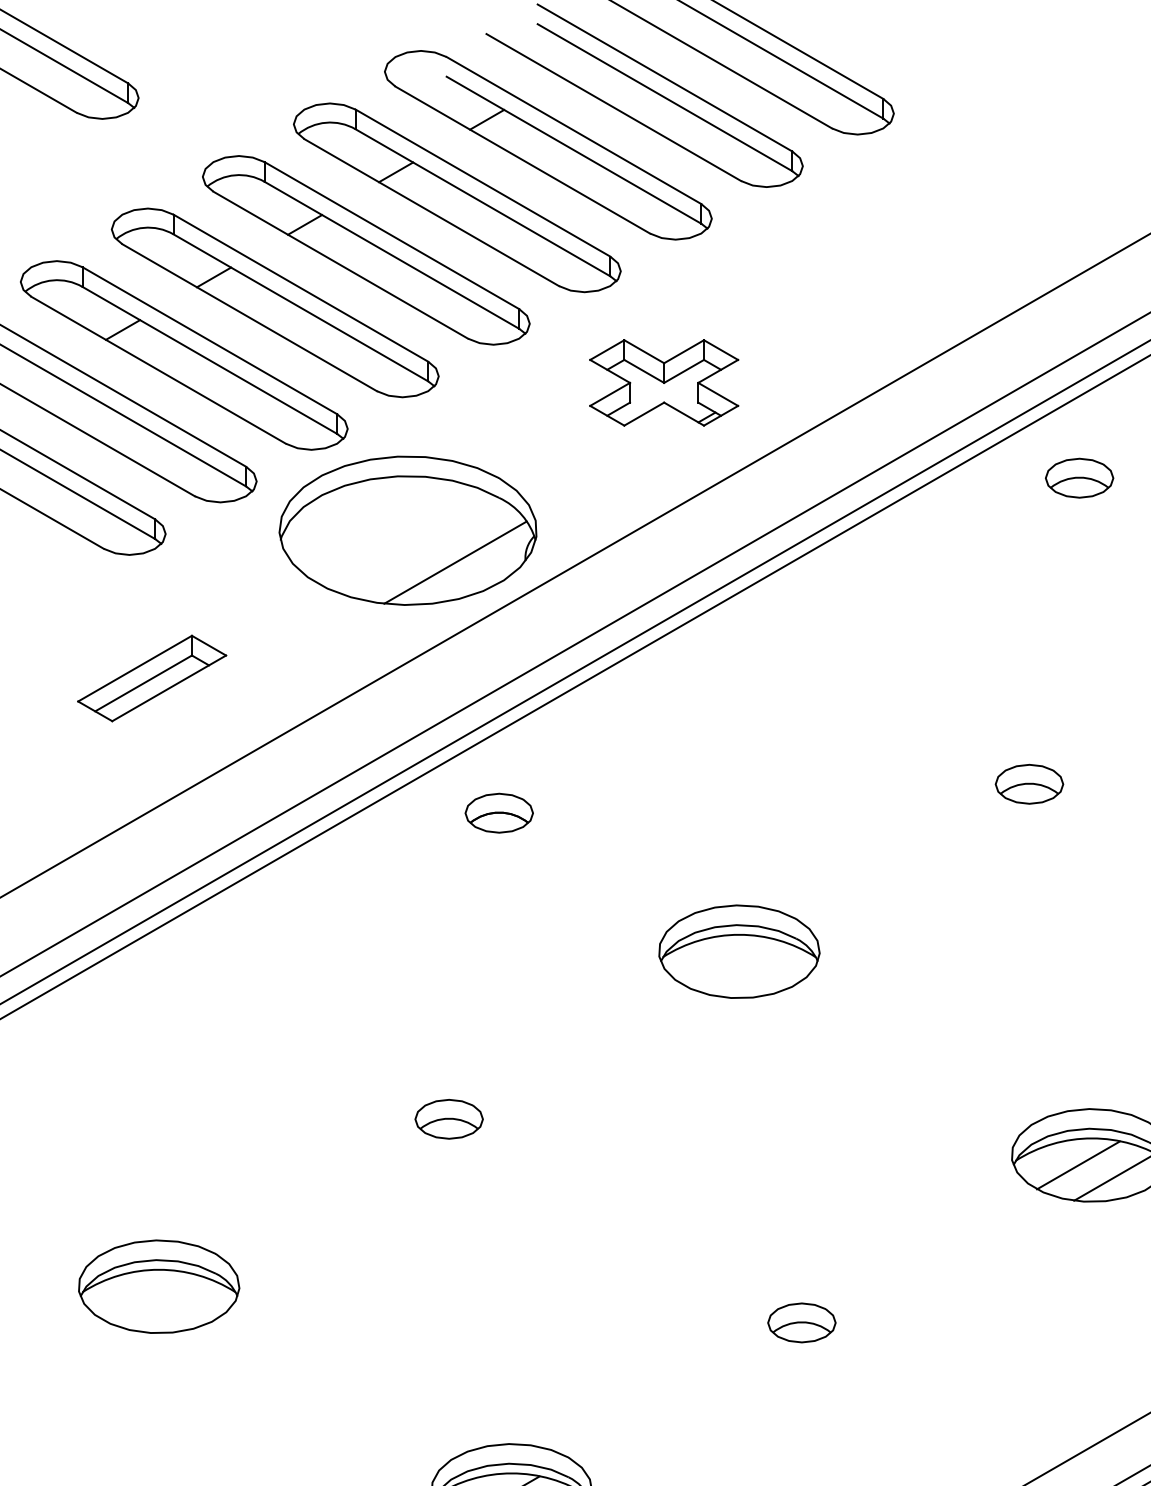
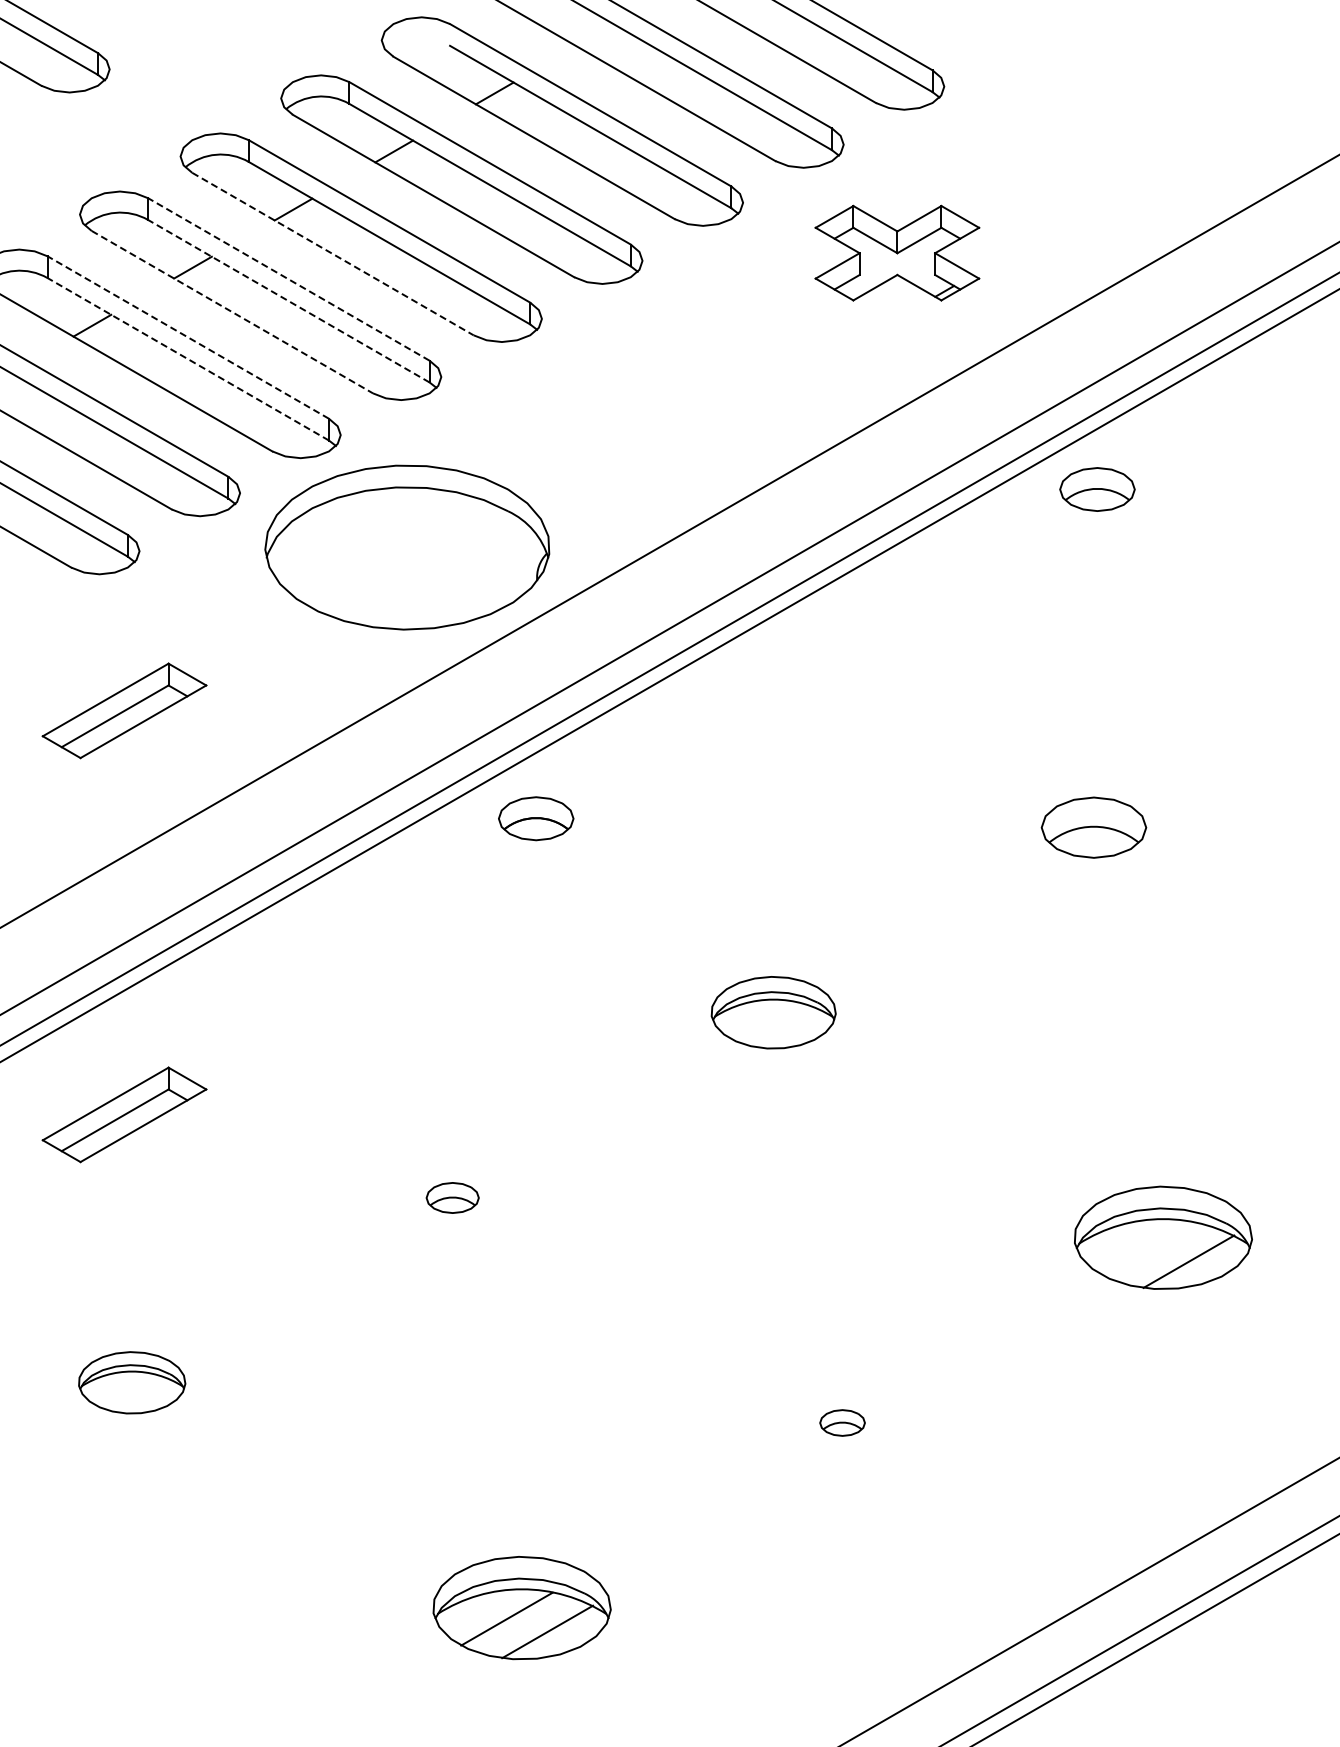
line: (341, 265) -> (333, 254), solid -> dashed
line: (300, 288) -> (288, 279), solid -> dashed
line: (300, 308) -> (288, 301), solid -> dashed
line: (249, 318) -> (232, 312), solid -> dashed
line: (209, 340) -> (187, 337), solid -> dashed
line: (209, 360) -> (187, 359), solid -> dashed
part: (664, 382) -> (897, 252), moved
part: (1079, 478) -> (1097, 489), moved
line: (455, 562) -> (459, 582), removed
part: (1029, 784) -> (1094, 827), size x1.4
part: (499, 813) -> (536, 818), moved
part: (739, 951) -> (773, 1012), size x0.7
part: (152, 1043) -> (124, 1114), added
part: (448, 1118) -> (452, 1197), size x0.7
line: (1078, 1165) -> (1148, 1248), removed
part: (158, 1286) -> (131, 1382), size x0.6
part: (801, 1322) -> (842, 1422), size x0.6

